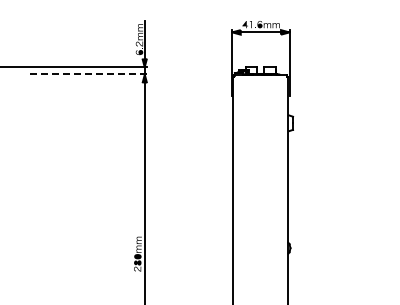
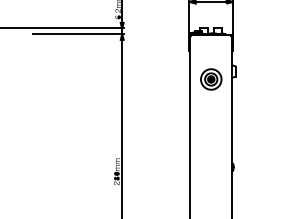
line: (87, 74) -> (78, 34), dashed -> solid
part: (260, 133) -> (210, 79), added

